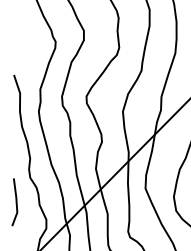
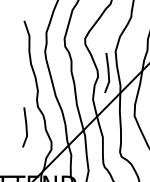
line: (113, 137) -> (107, 73), added

